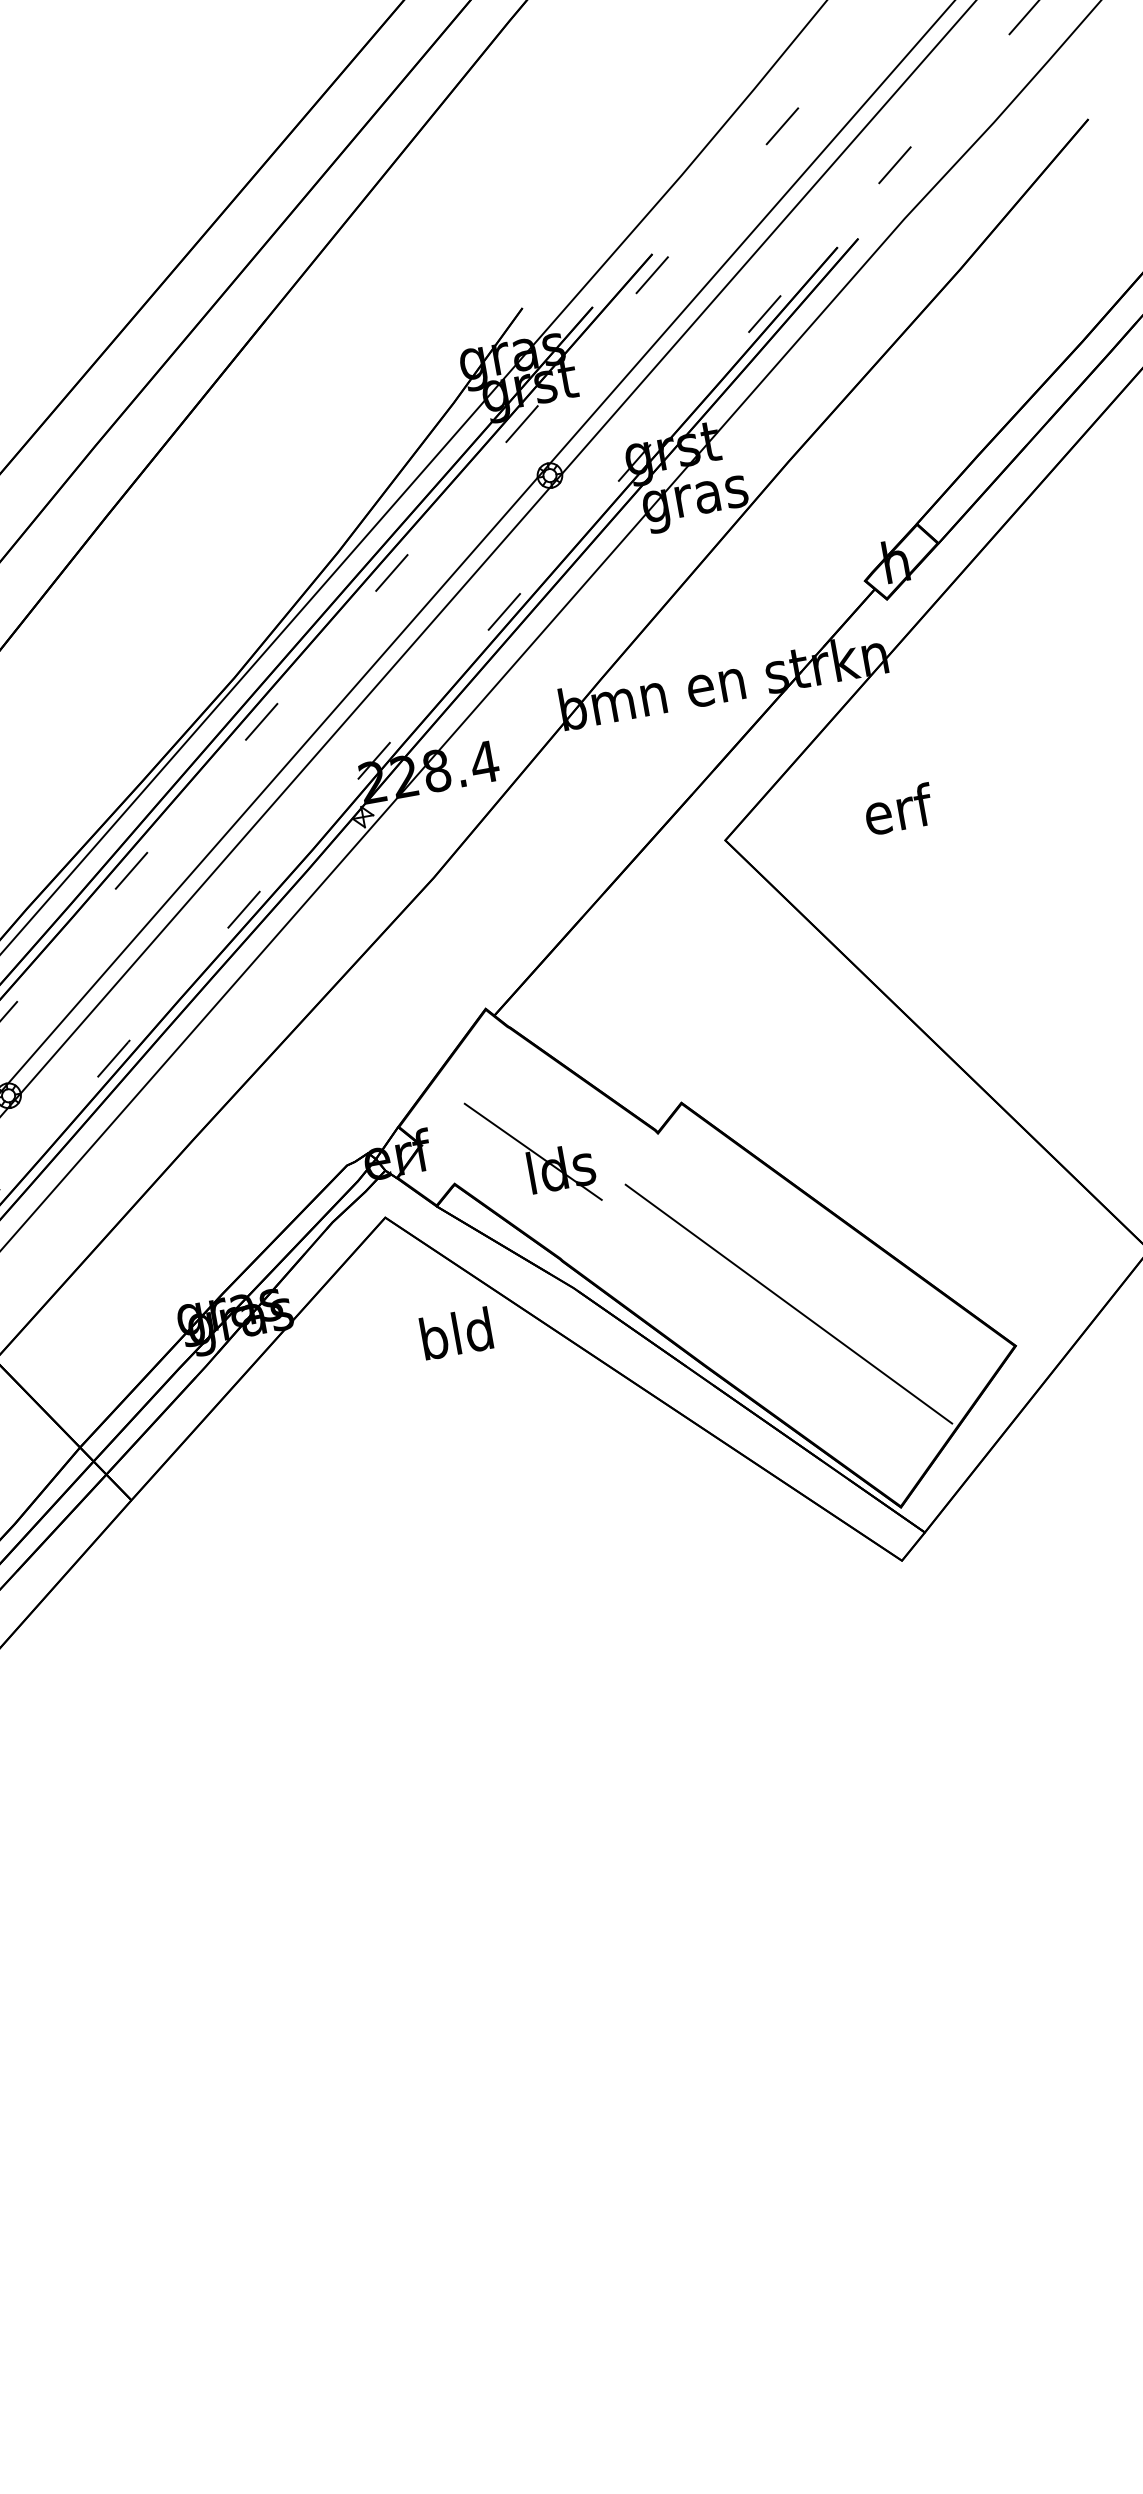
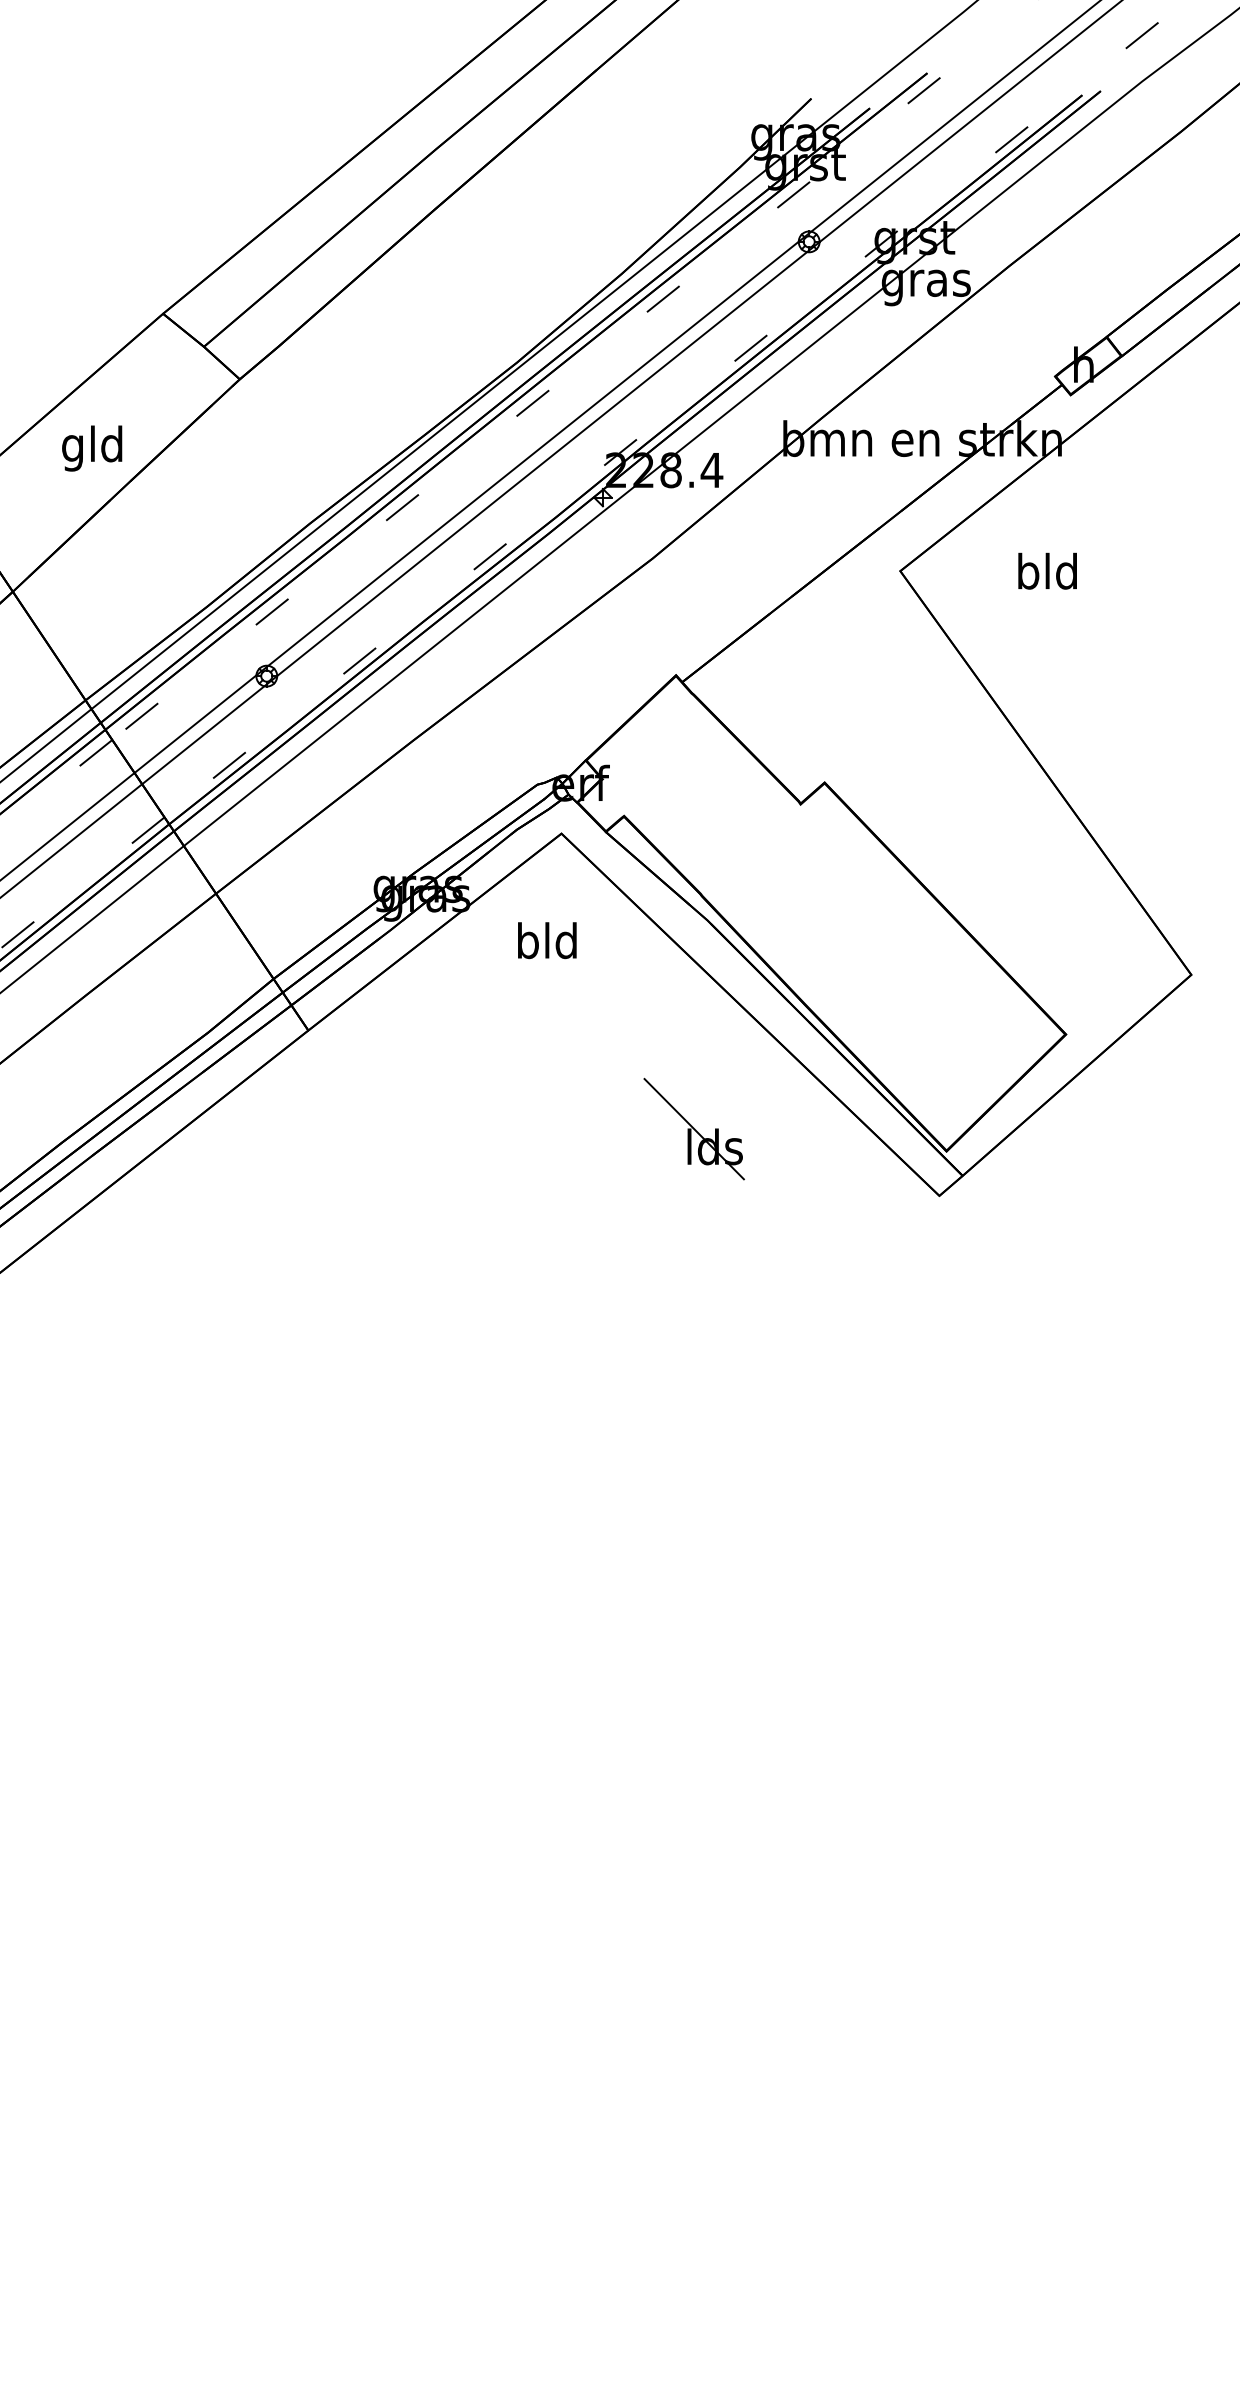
text: (896, 808) -> (1047, 570), erf -> bld
part: (532, 1151) -> (693, 1128), moved
line: (788, 1303) -> (883, 965), removed
text: (456, 1333) -> (547, 940), moved

